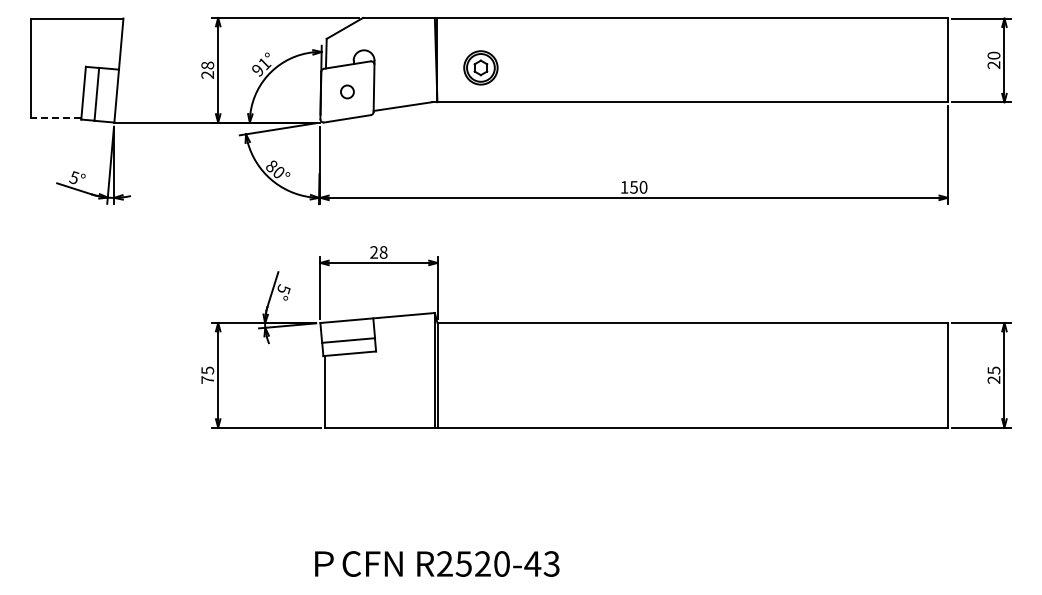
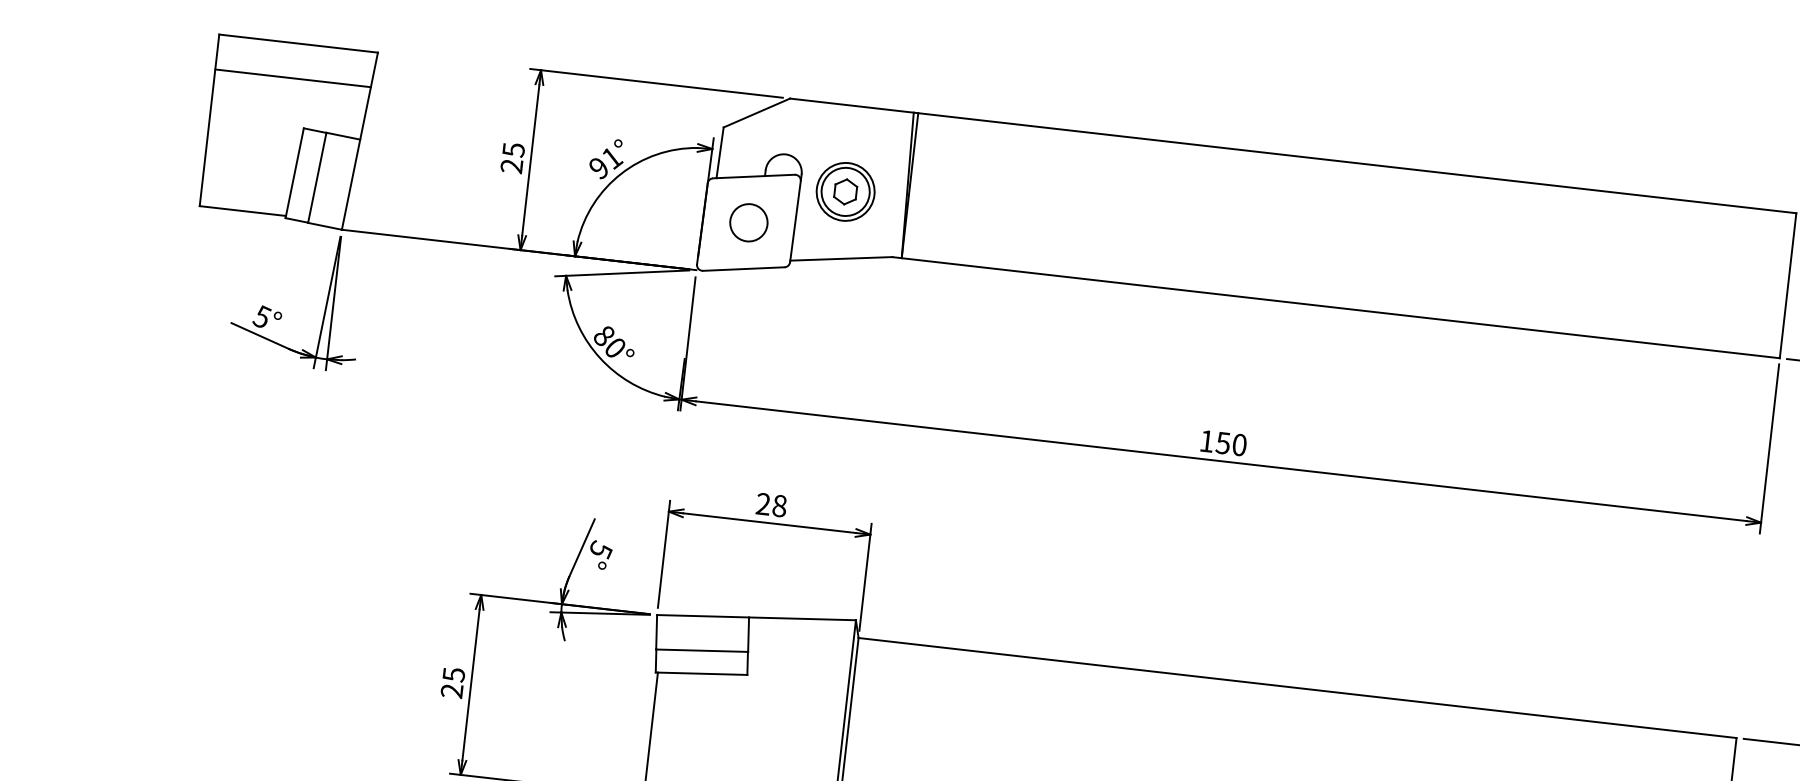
line: (76, 38) -> (293, 77), added
text: (207, 65) -> (513, 149), 28 -> 25
part: (480, 67) -> (845, 191), moved
circle: (347, 91) -> (749, 222), size x1.67
line: (55, 118) -> (241, 211), dashed -> solid
text: (207, 379) -> (451, 690), 75 -> 25

